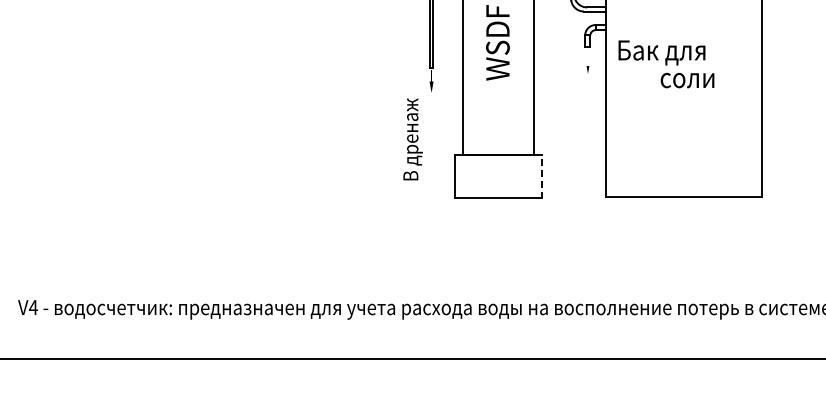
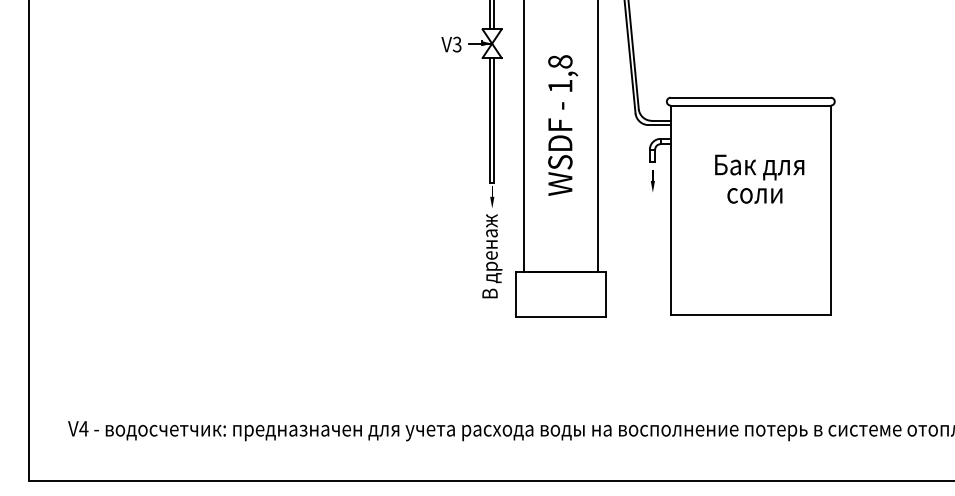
text: (661, 52) -> (759, 167), moved
part: (587, 65) -> (652, 180), size x1.43
text: (413, 139) -> (492, 256), moved
line: (541, 176) -> (605, 294), dashed -> solid

